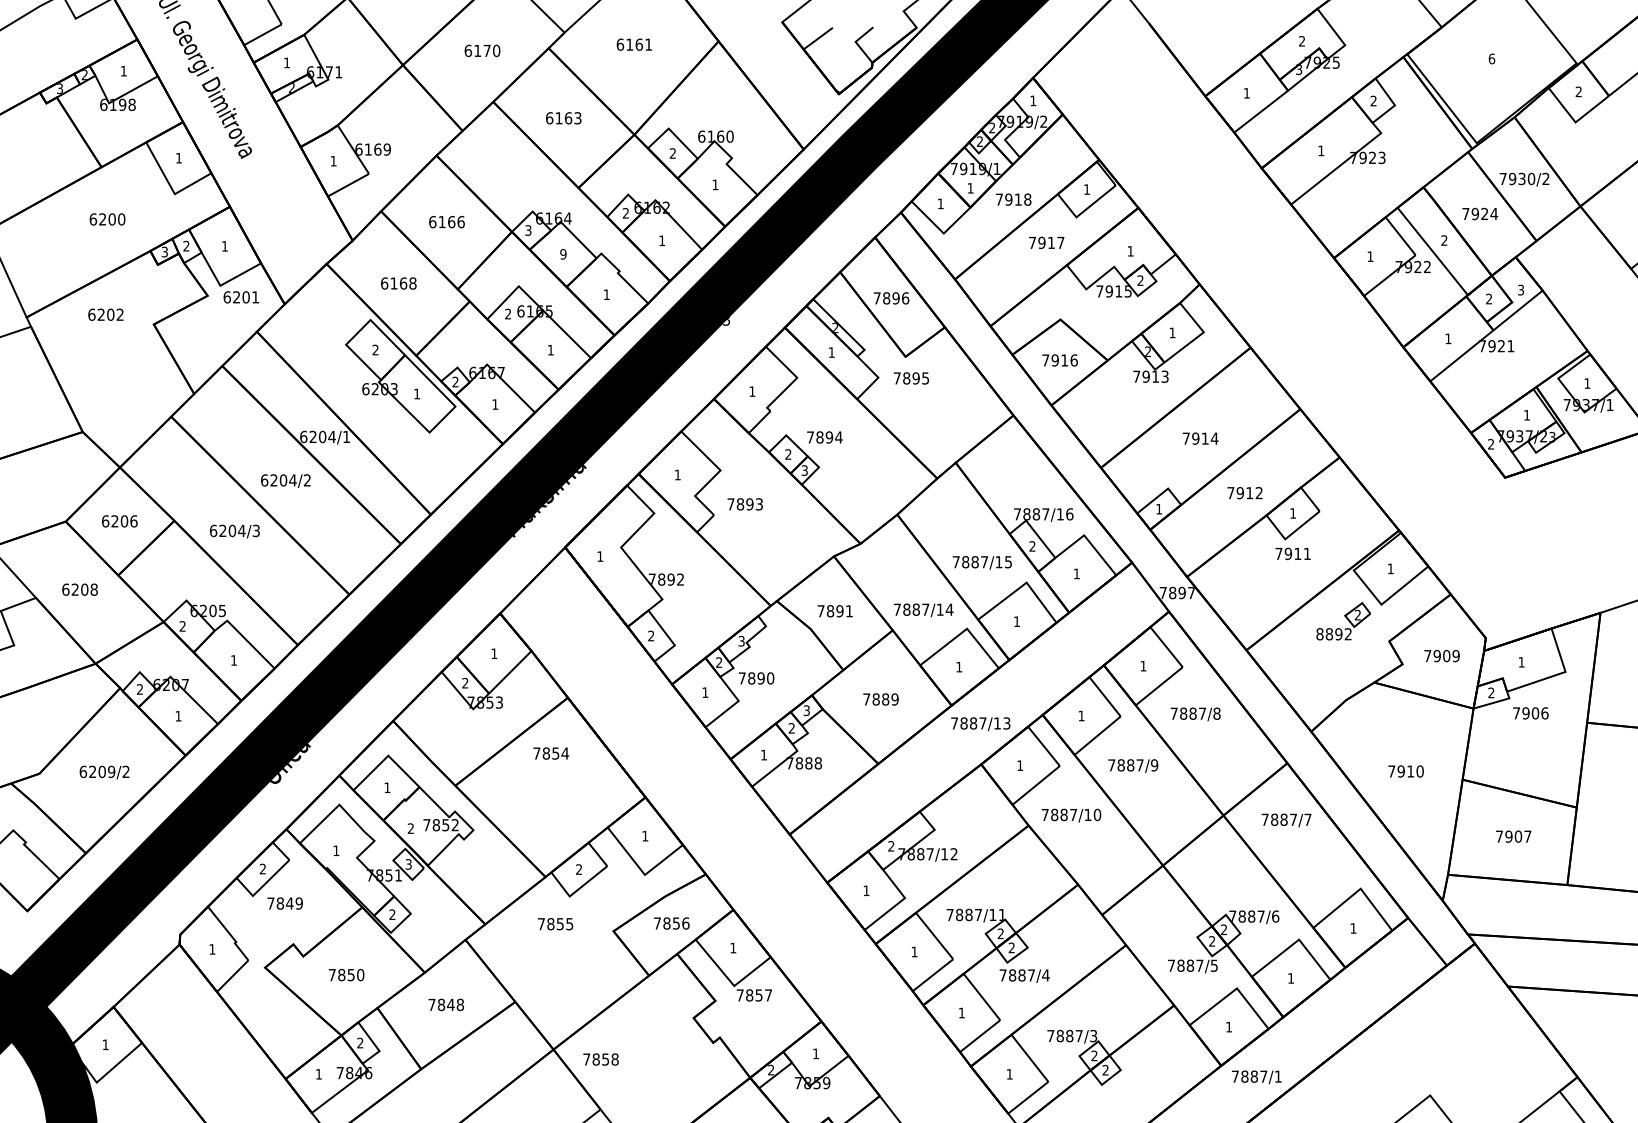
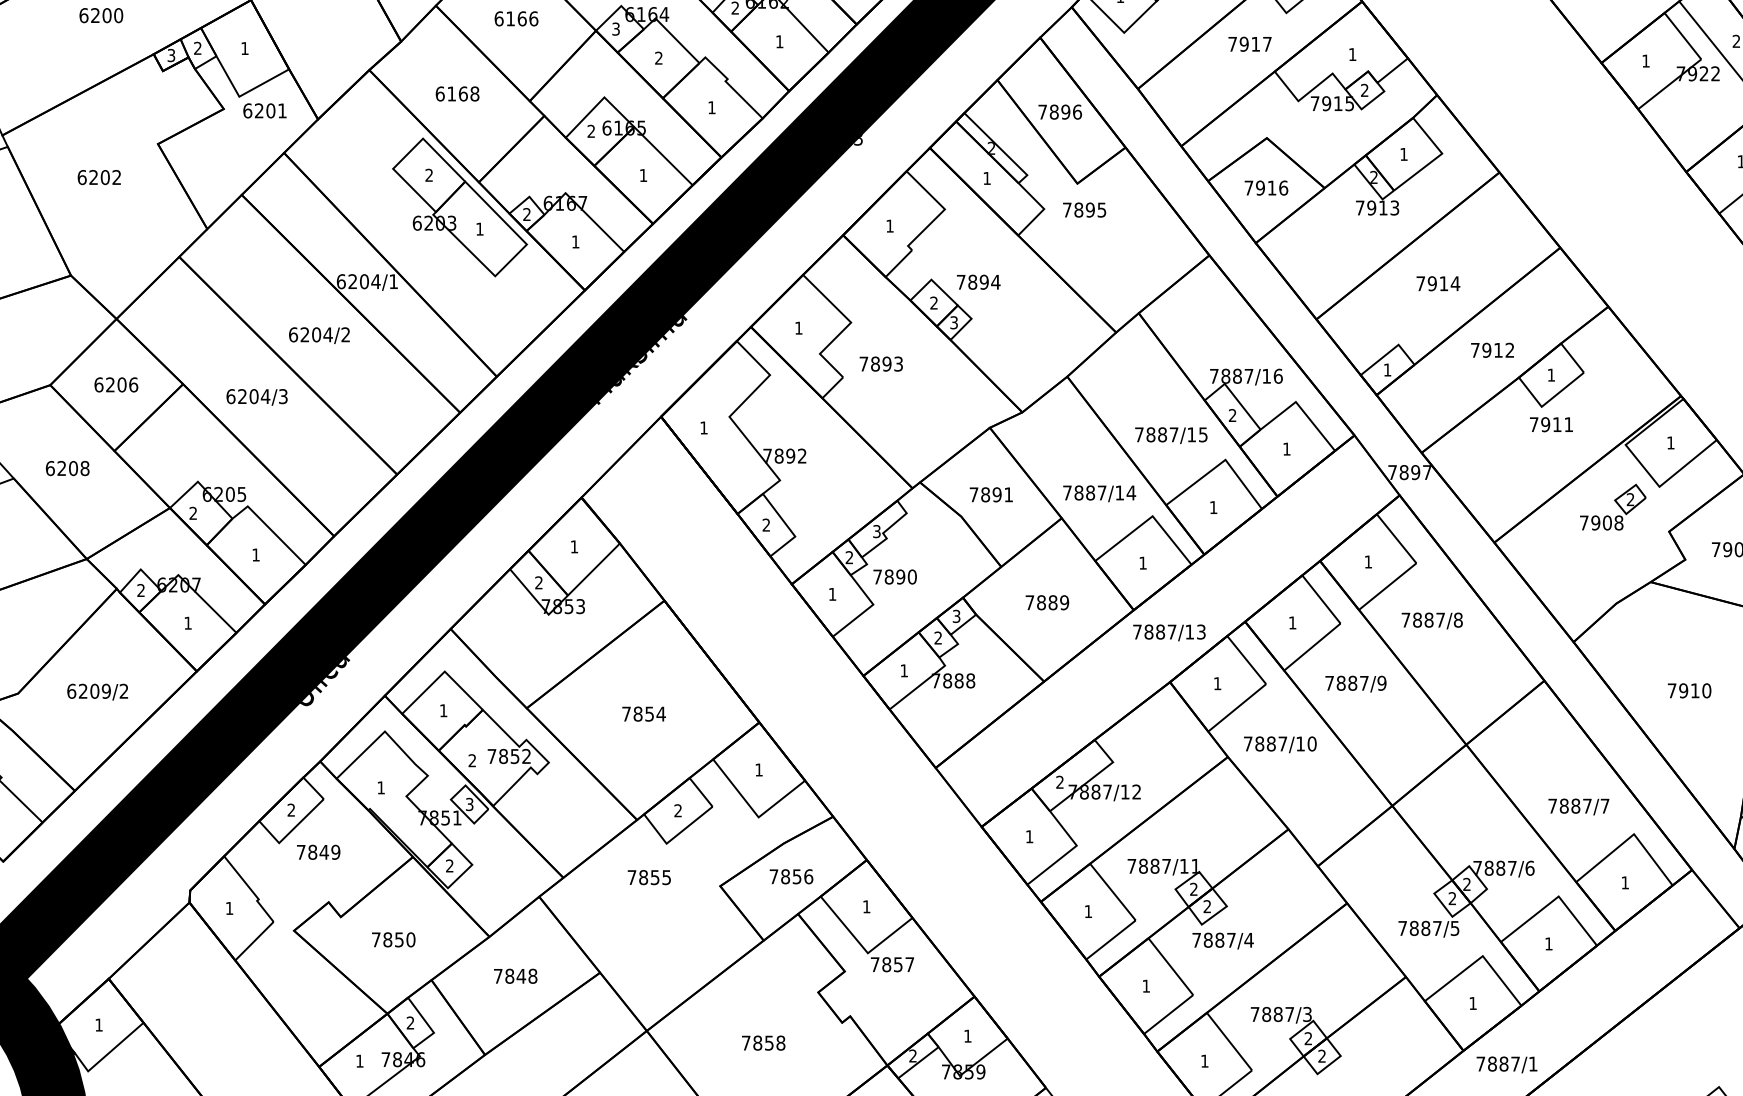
text: (563, 254) -> (659, 58), 9 -> 2
text: (105, 314) -> (98, 177), moved
text: (1333, 634) -> (1600, 523), 8892 -> 7908
text: (551, 753) -> (644, 714), moved
text: (1286, 820) -> (1578, 807), moved
text: (600, 1059) -> (762, 1043), moved

